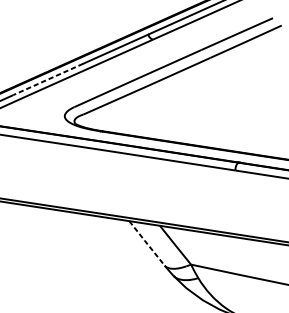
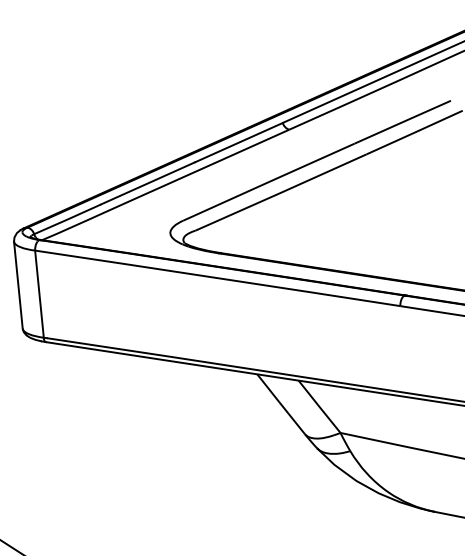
line: (48, 79) -> (148, 183), dashed -> solid
line: (147, 243) -> (281, 404), dashed -> solid

